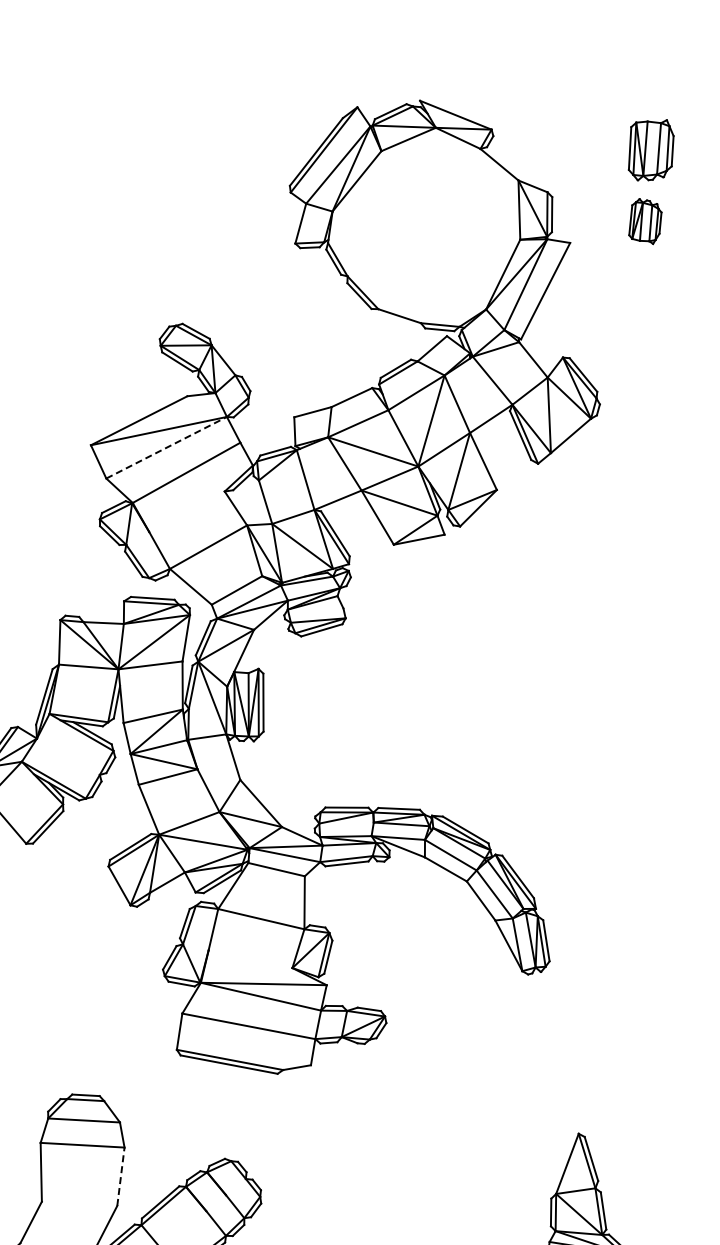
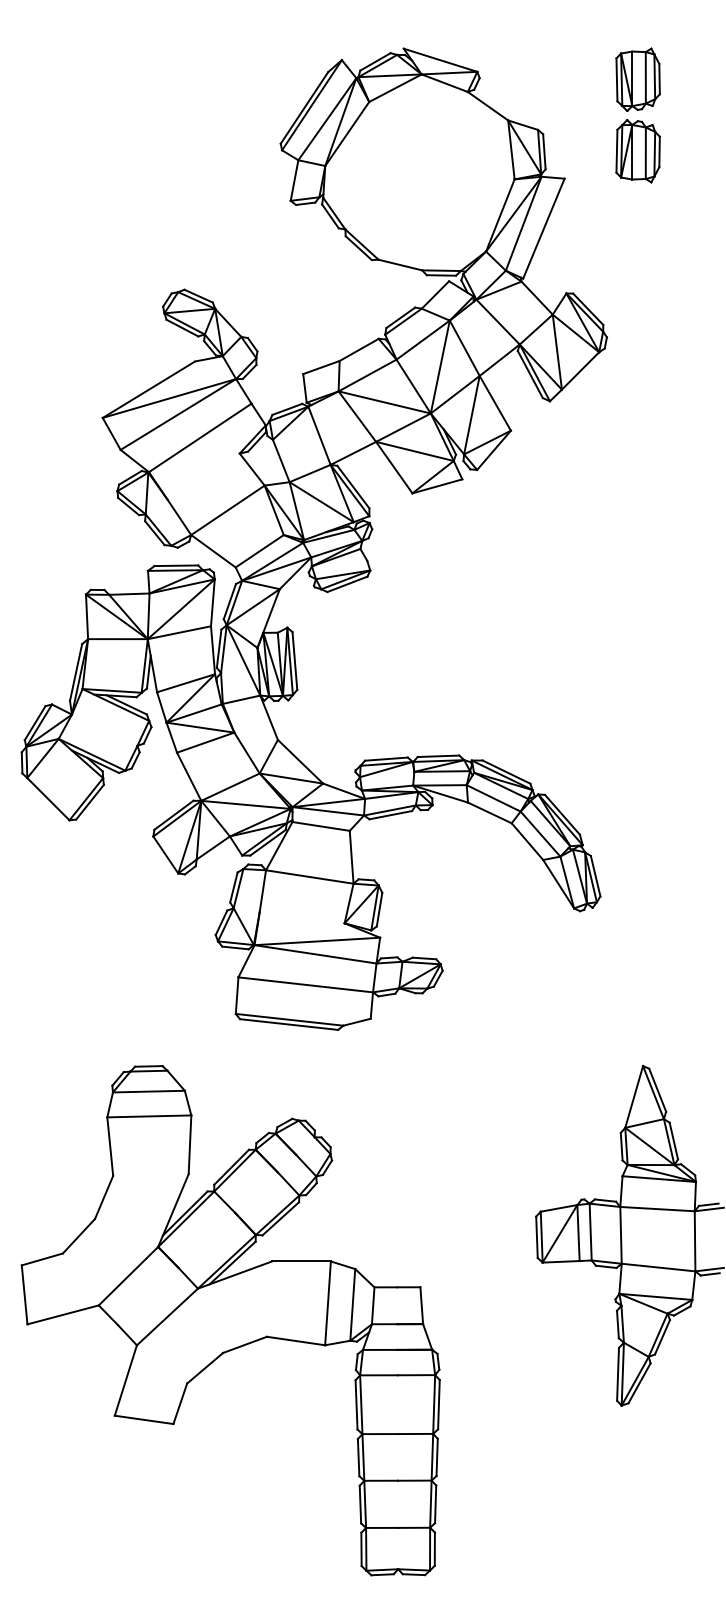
part: (644, 221) -> (637, 151), size x1.43
line: (166, 447) -> (178, 414), dashed -> solid
line: (121, 1176) -> (190, 1144), dashed -> solid

